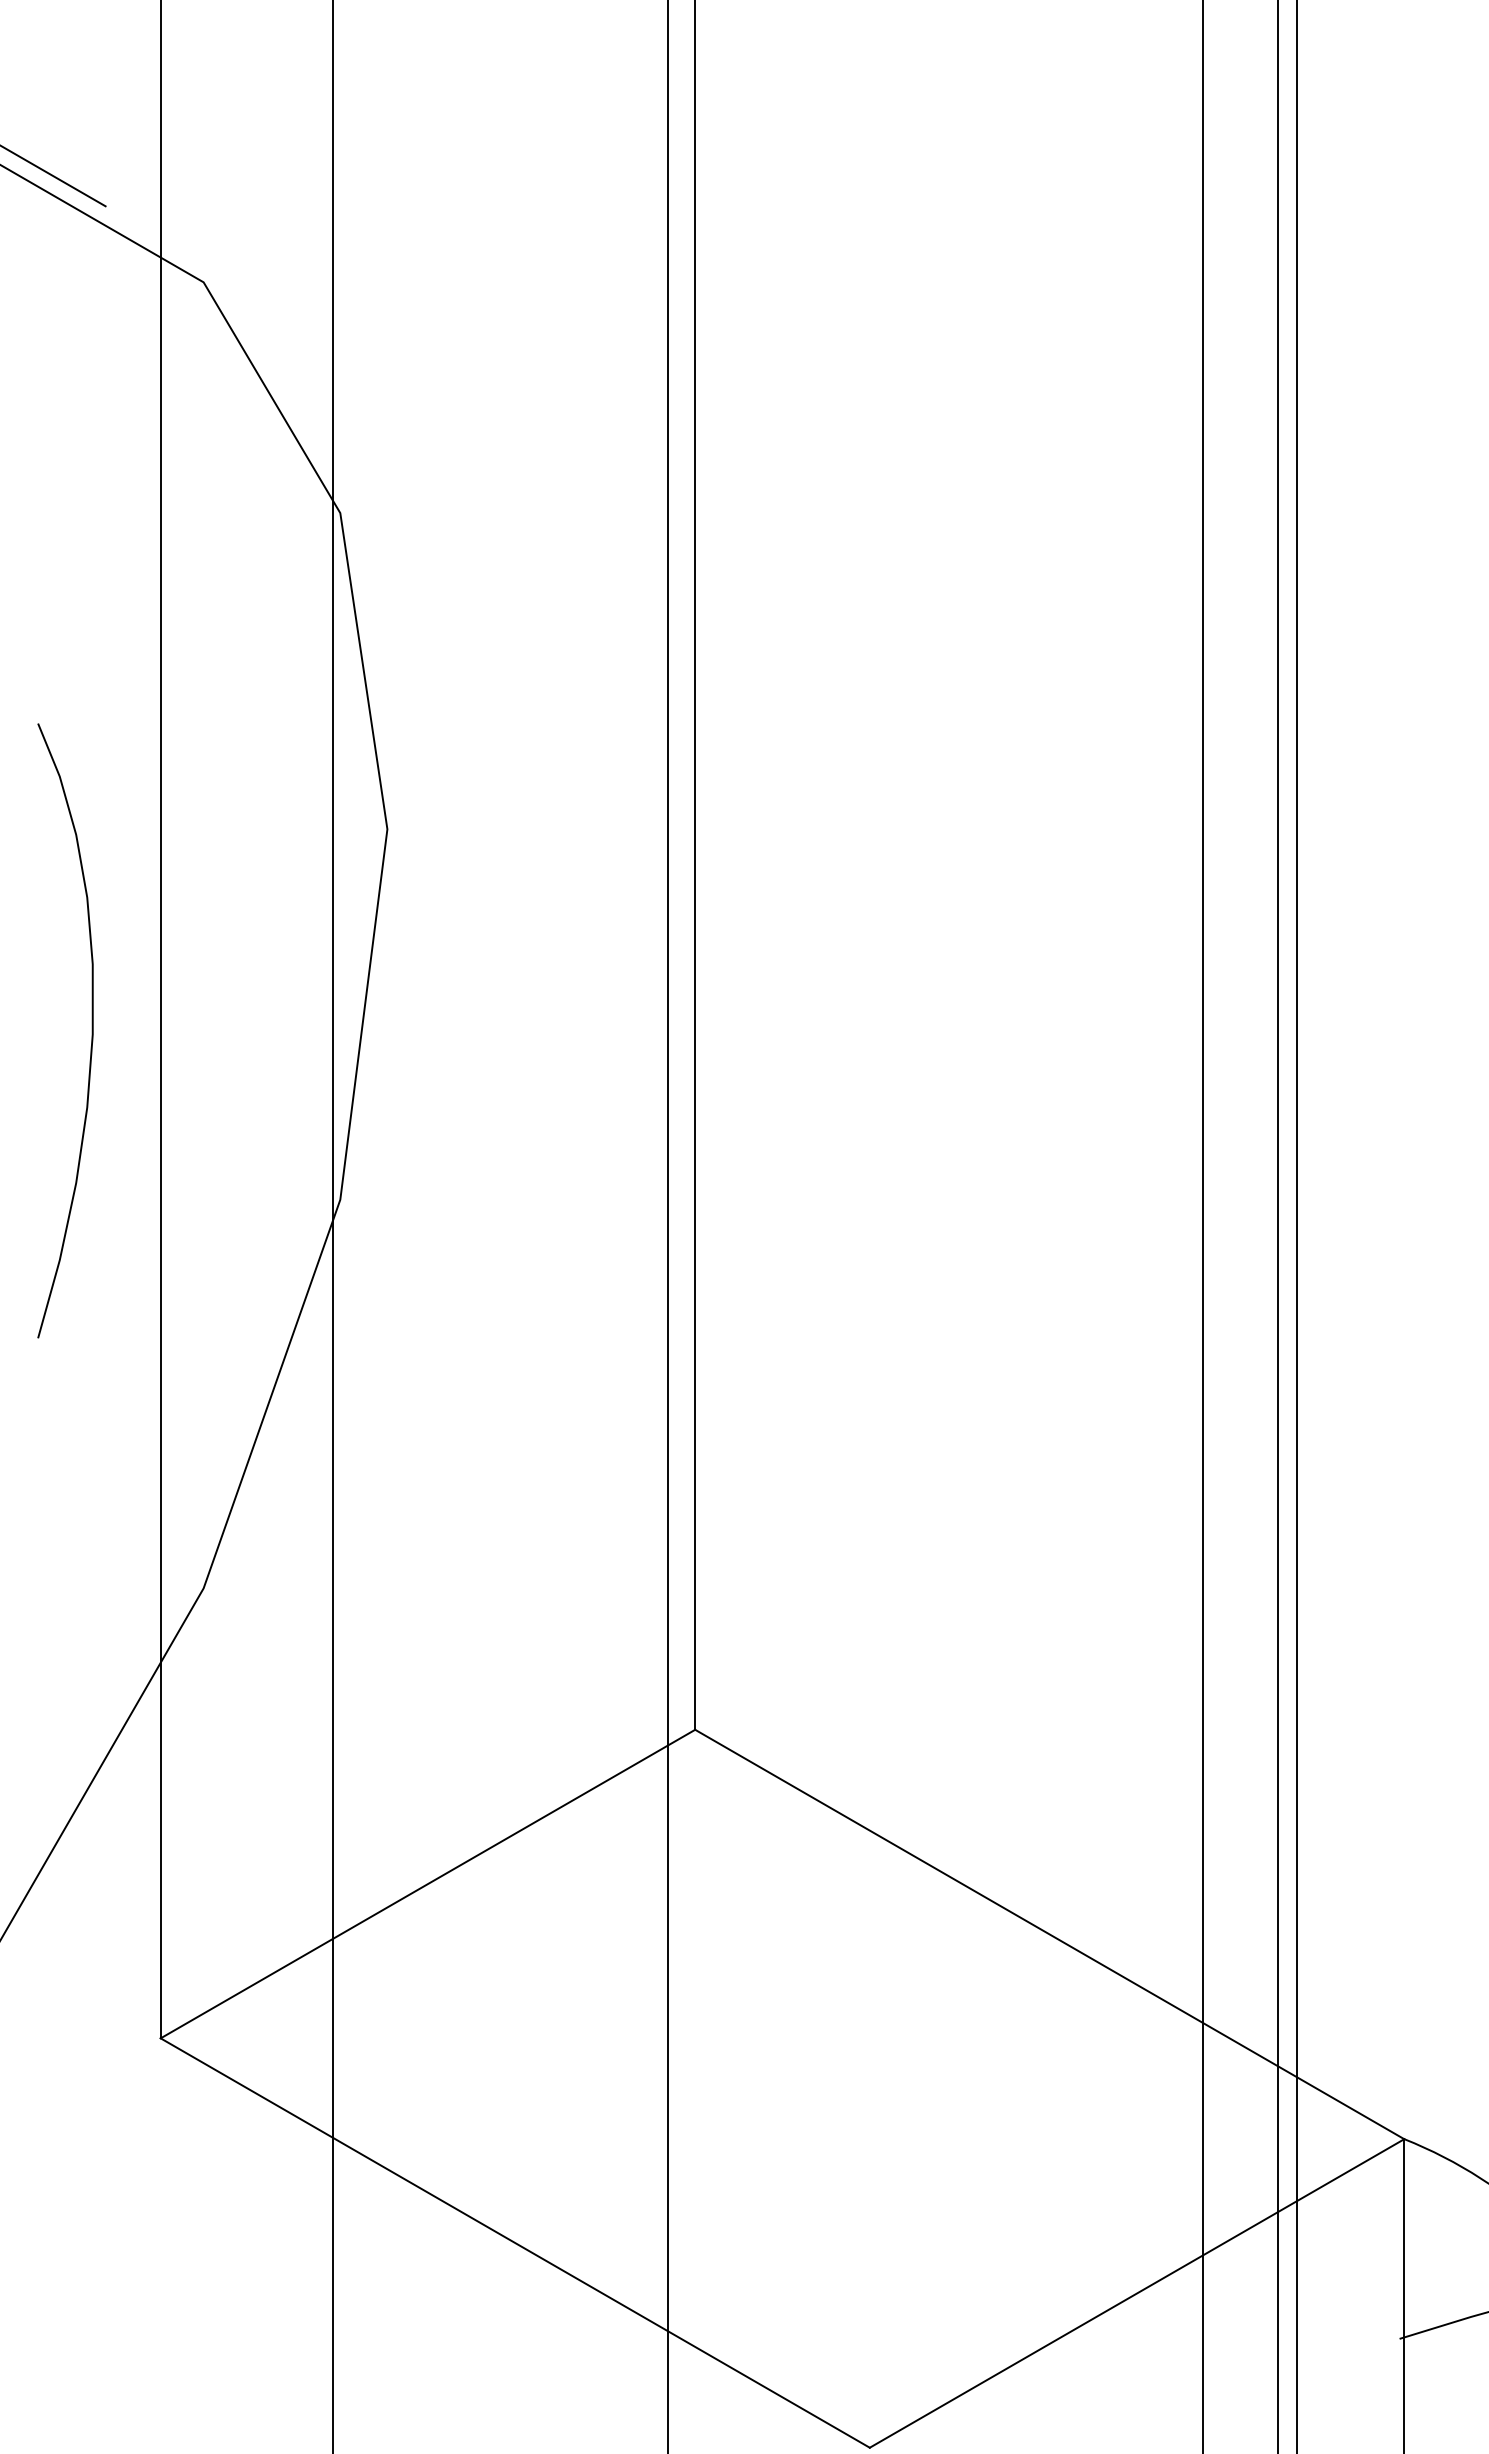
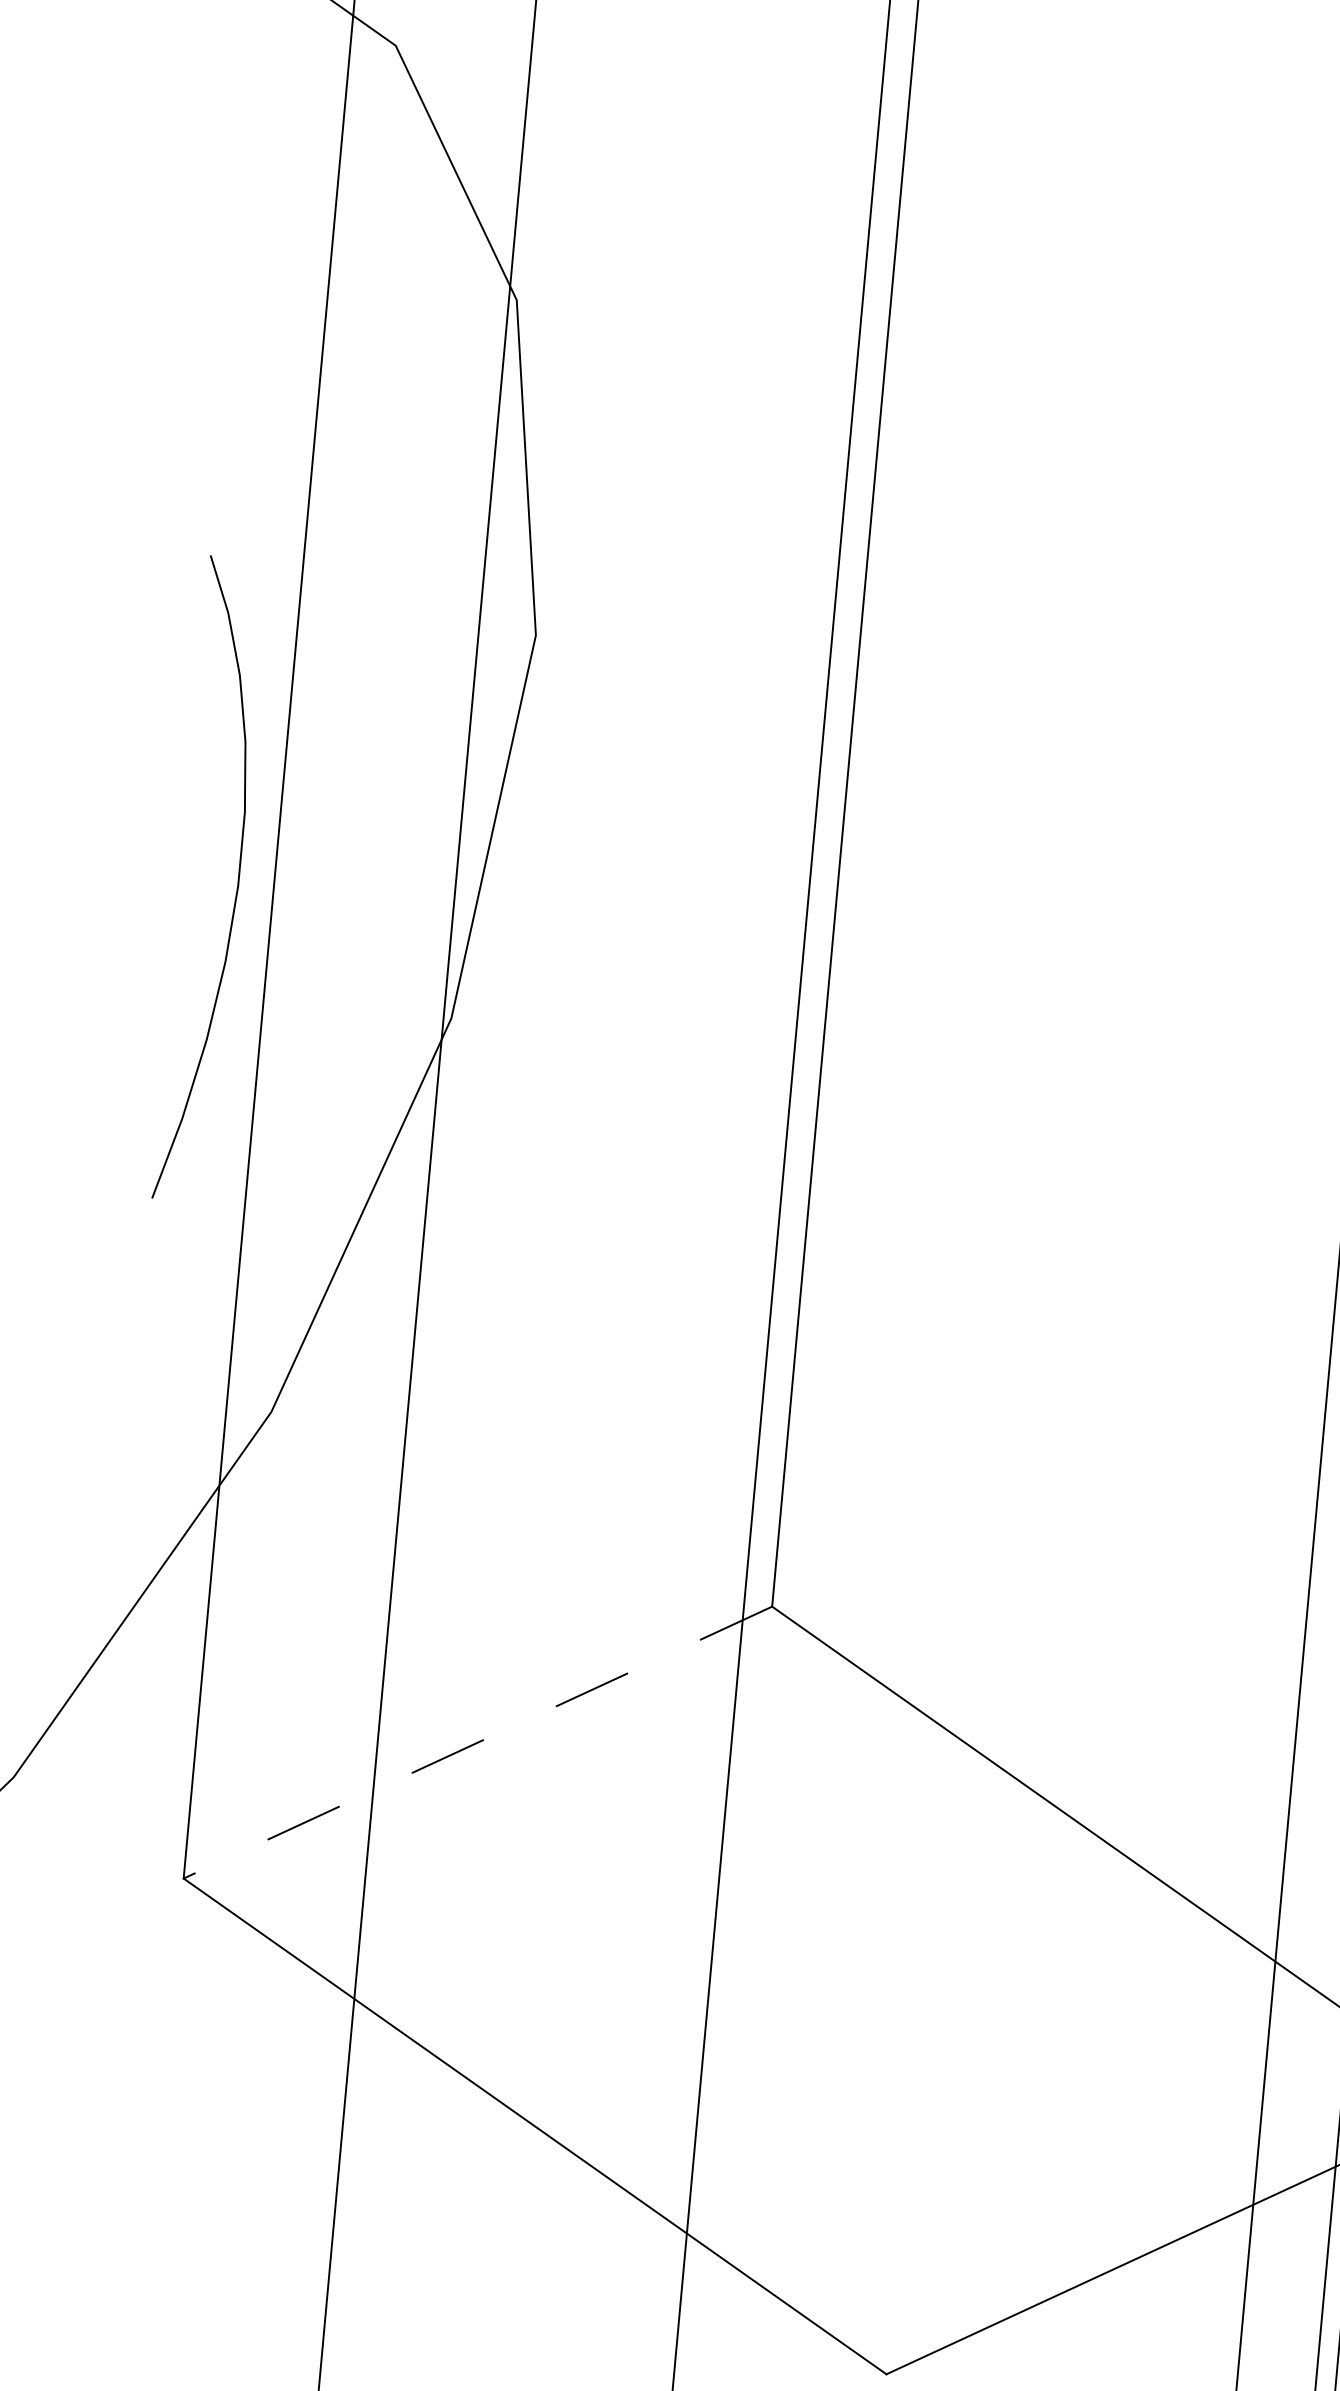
curve: (91, 1030) -> (237, 881), moved
line: (427, 1884) -> (477, 1742), solid -> dashed

